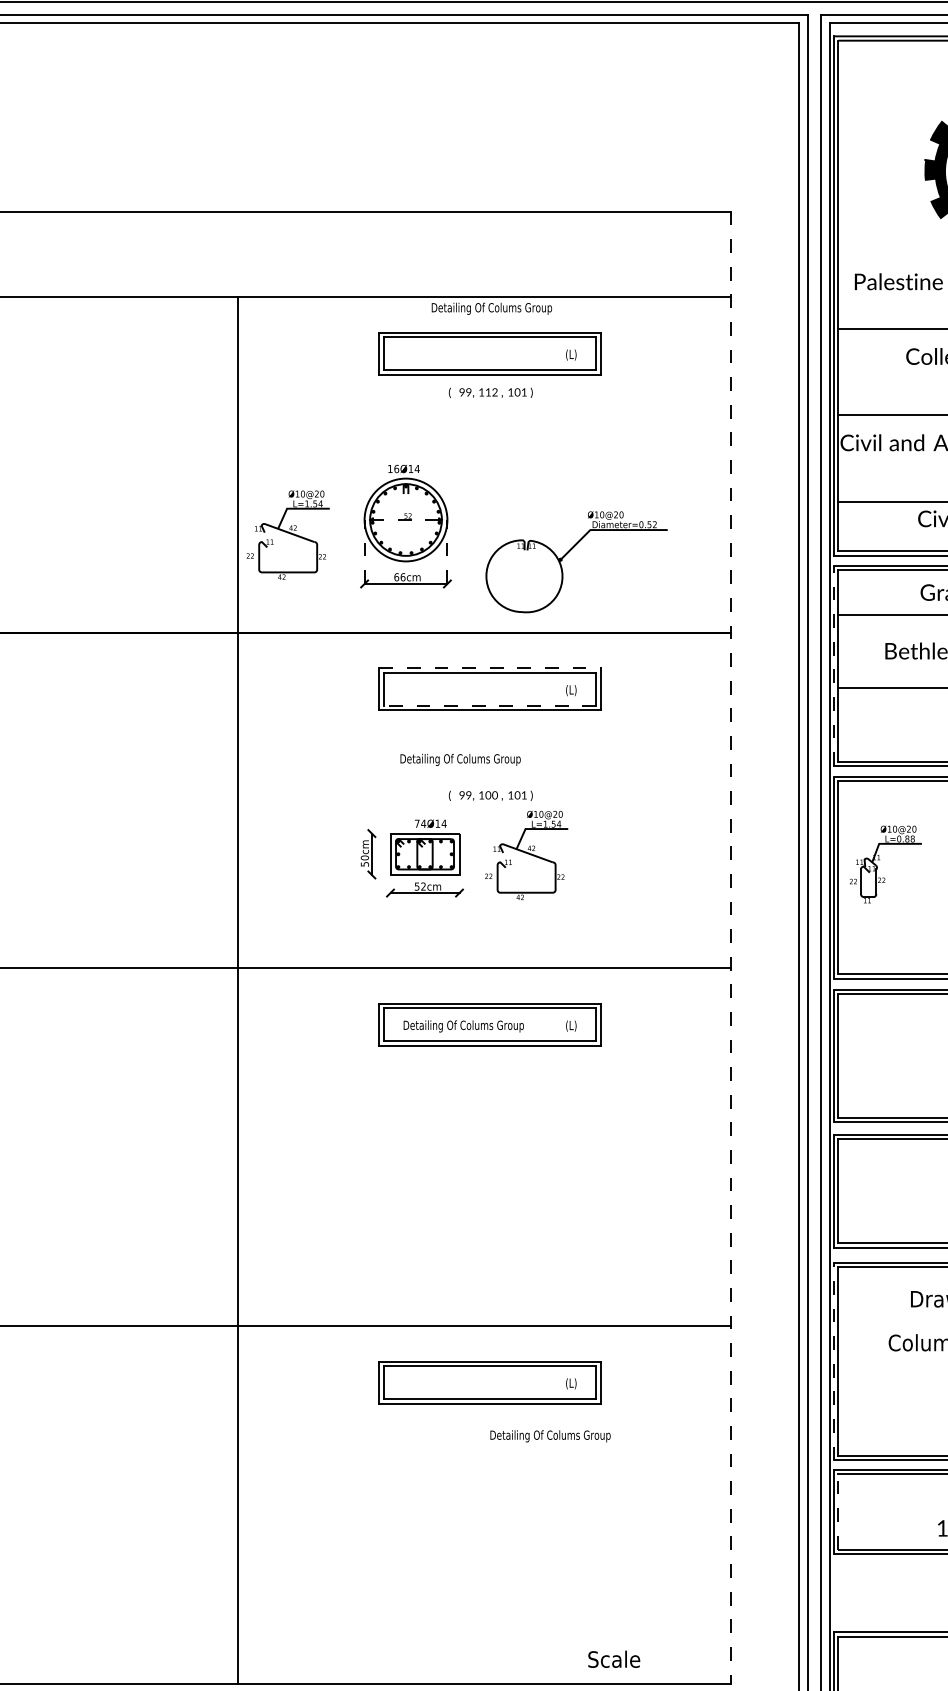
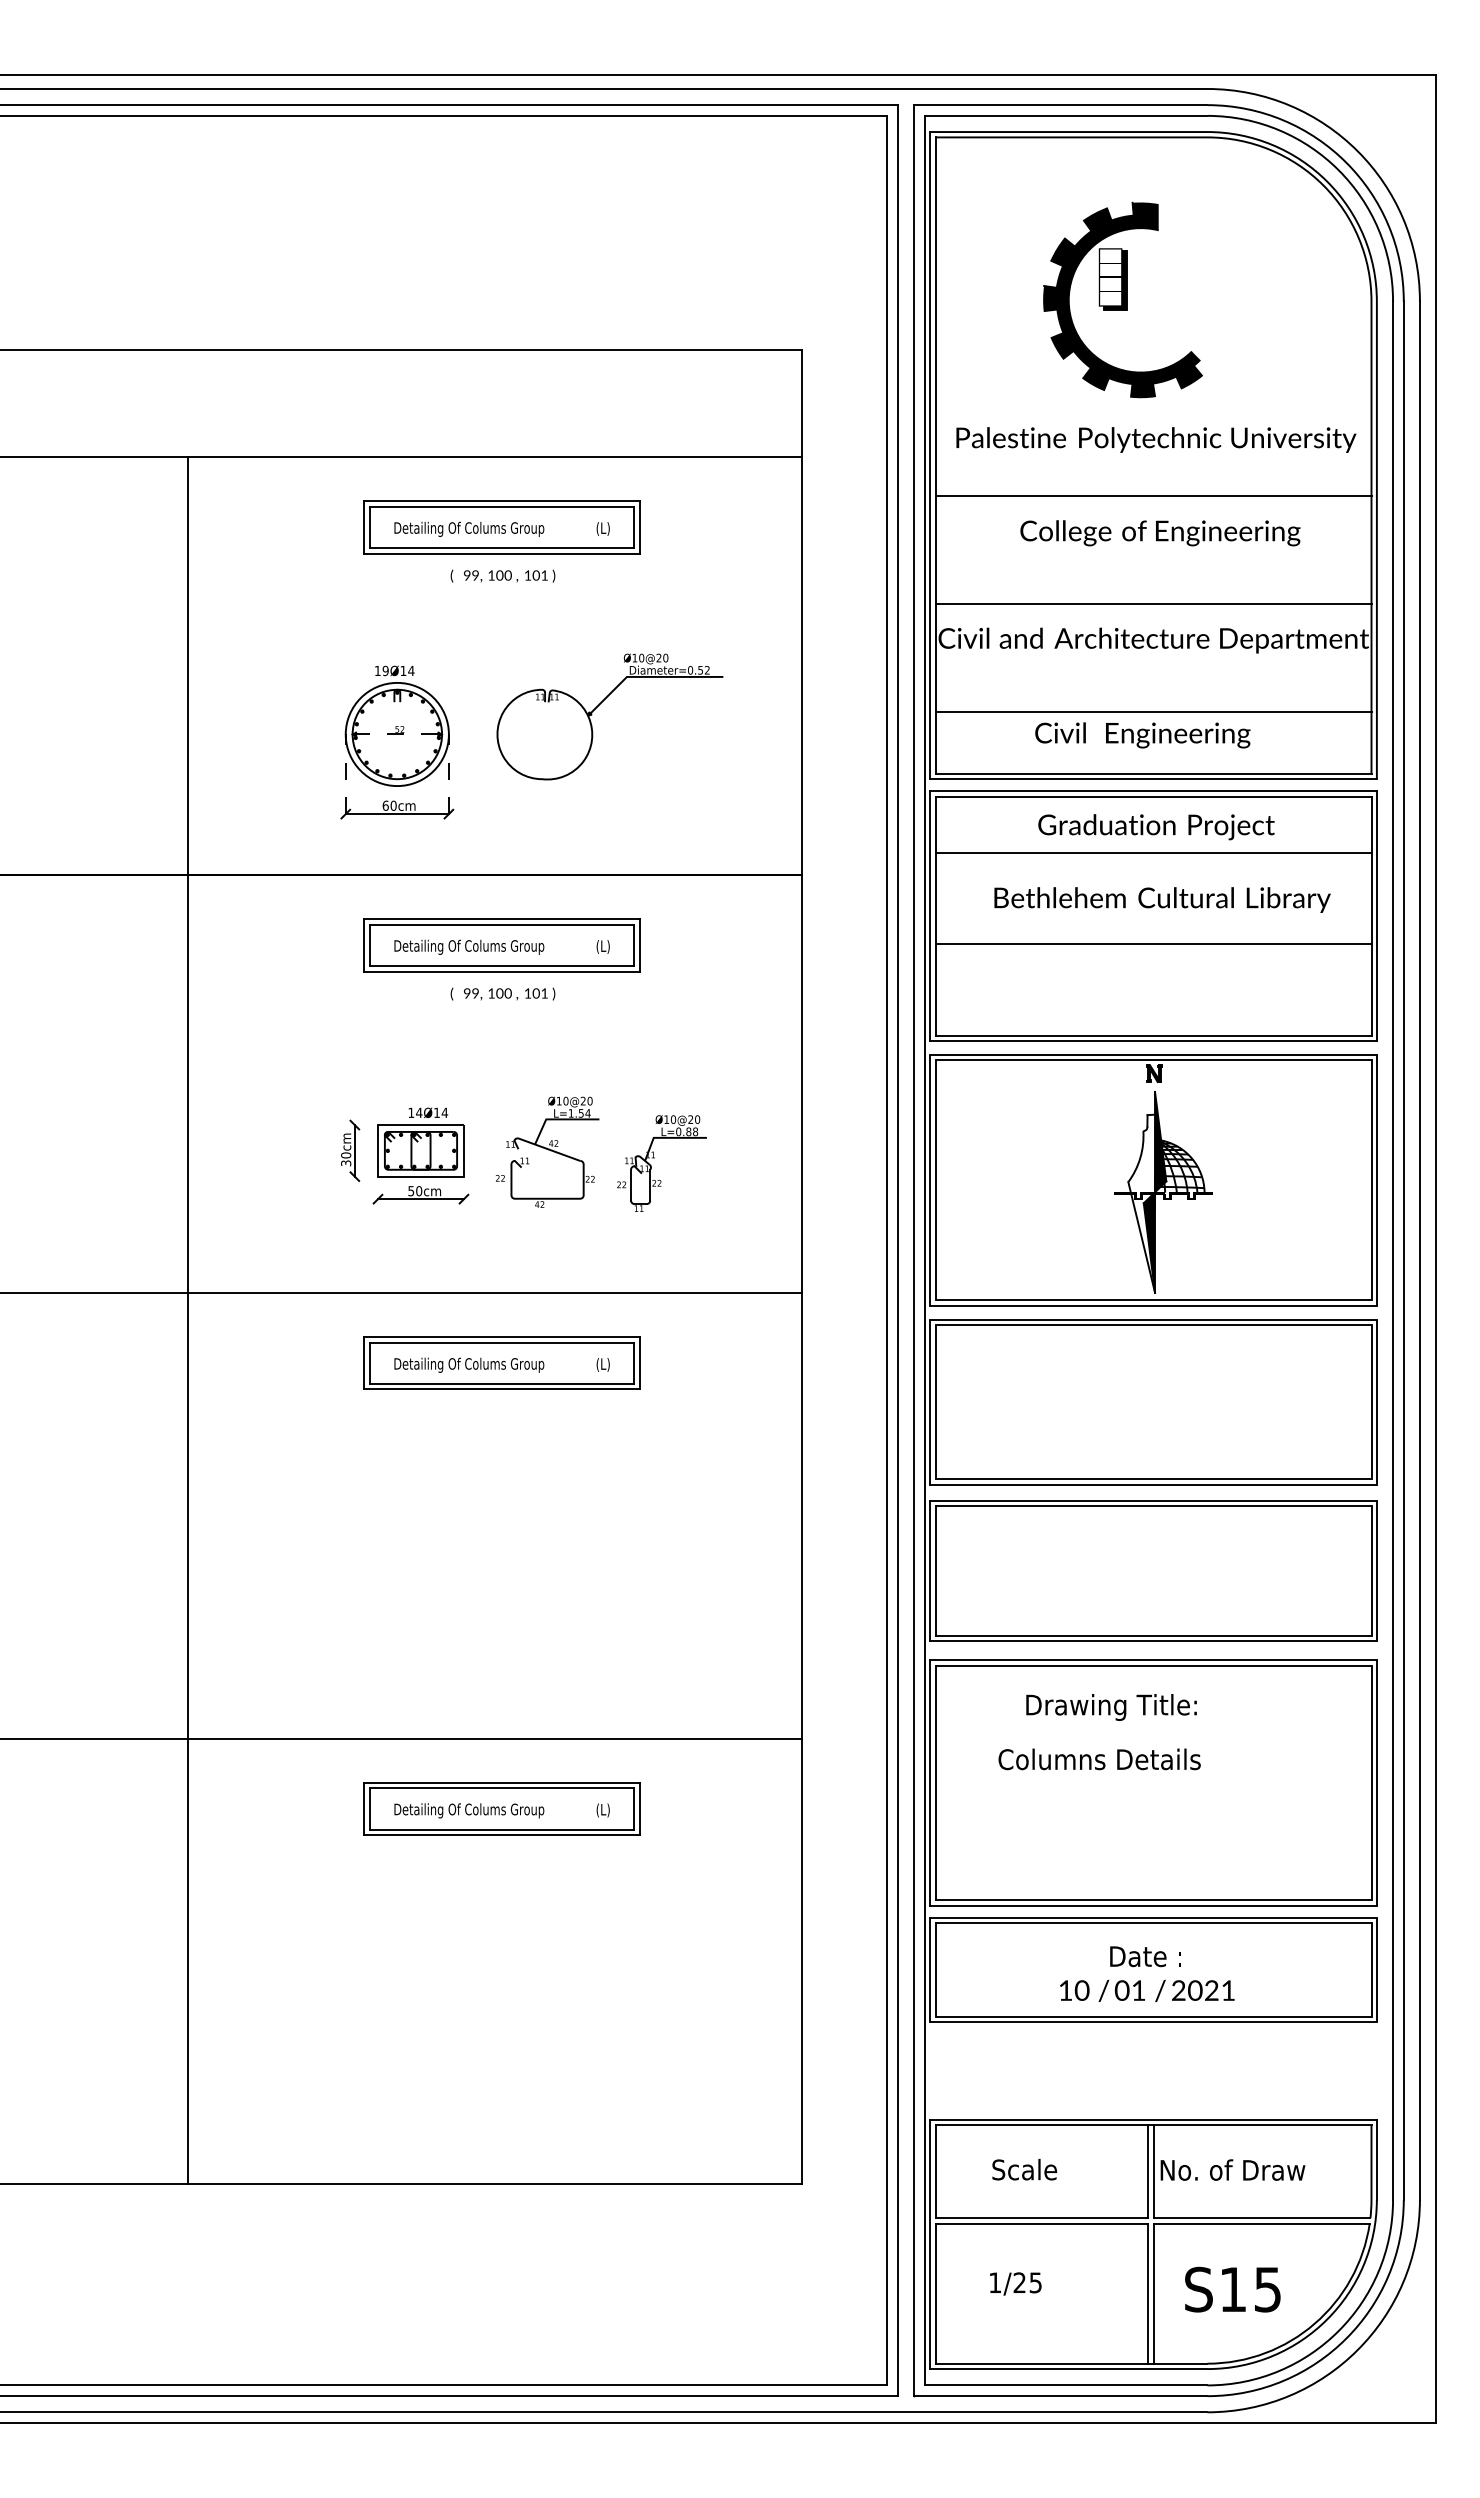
text: (492, 308) -> (469, 528), moved
text: (491, 392) -> (503, 575), 112 -> 100
text: (396, 468) -> (385, 670), 16Ø14 -> 19Ø14
part: (288, 534) -> (250, 752), removed
part: (568, 552) -> (599, 705), moved
text: (402, 577) -> (393, 805), 66cm -> 60cm
line: (834, 666) -> (930, 916), dashed -> solid
line: (489, 668) -> (501, 919), dashed -> solid
line: (489, 706) -> (501, 966), dashed -> solid
text: (460, 759) -> (469, 946), moved
text: (490, 795) -> (502, 993), moved
text: (417, 823) -> (411, 1112), 74Ø14 -> 14Ø14
part: (879, 860) -> (654, 1158), moved
text: (364, 863) -> (345, 1162), 50cm -> 30cm
text: (423, 886) -> (419, 1191), 52cm -> 50cm
line: (731, 947) -> (802, 1267), dashed -> solid
line: (834, 1361) -> (930, 1782), dashed -> solid
text: (550, 1436) -> (469, 1810), moved
line: (838, 1512) -> (935, 1970), dashed -> solid
text: (614, 1659) -> (1024, 2169), moved

